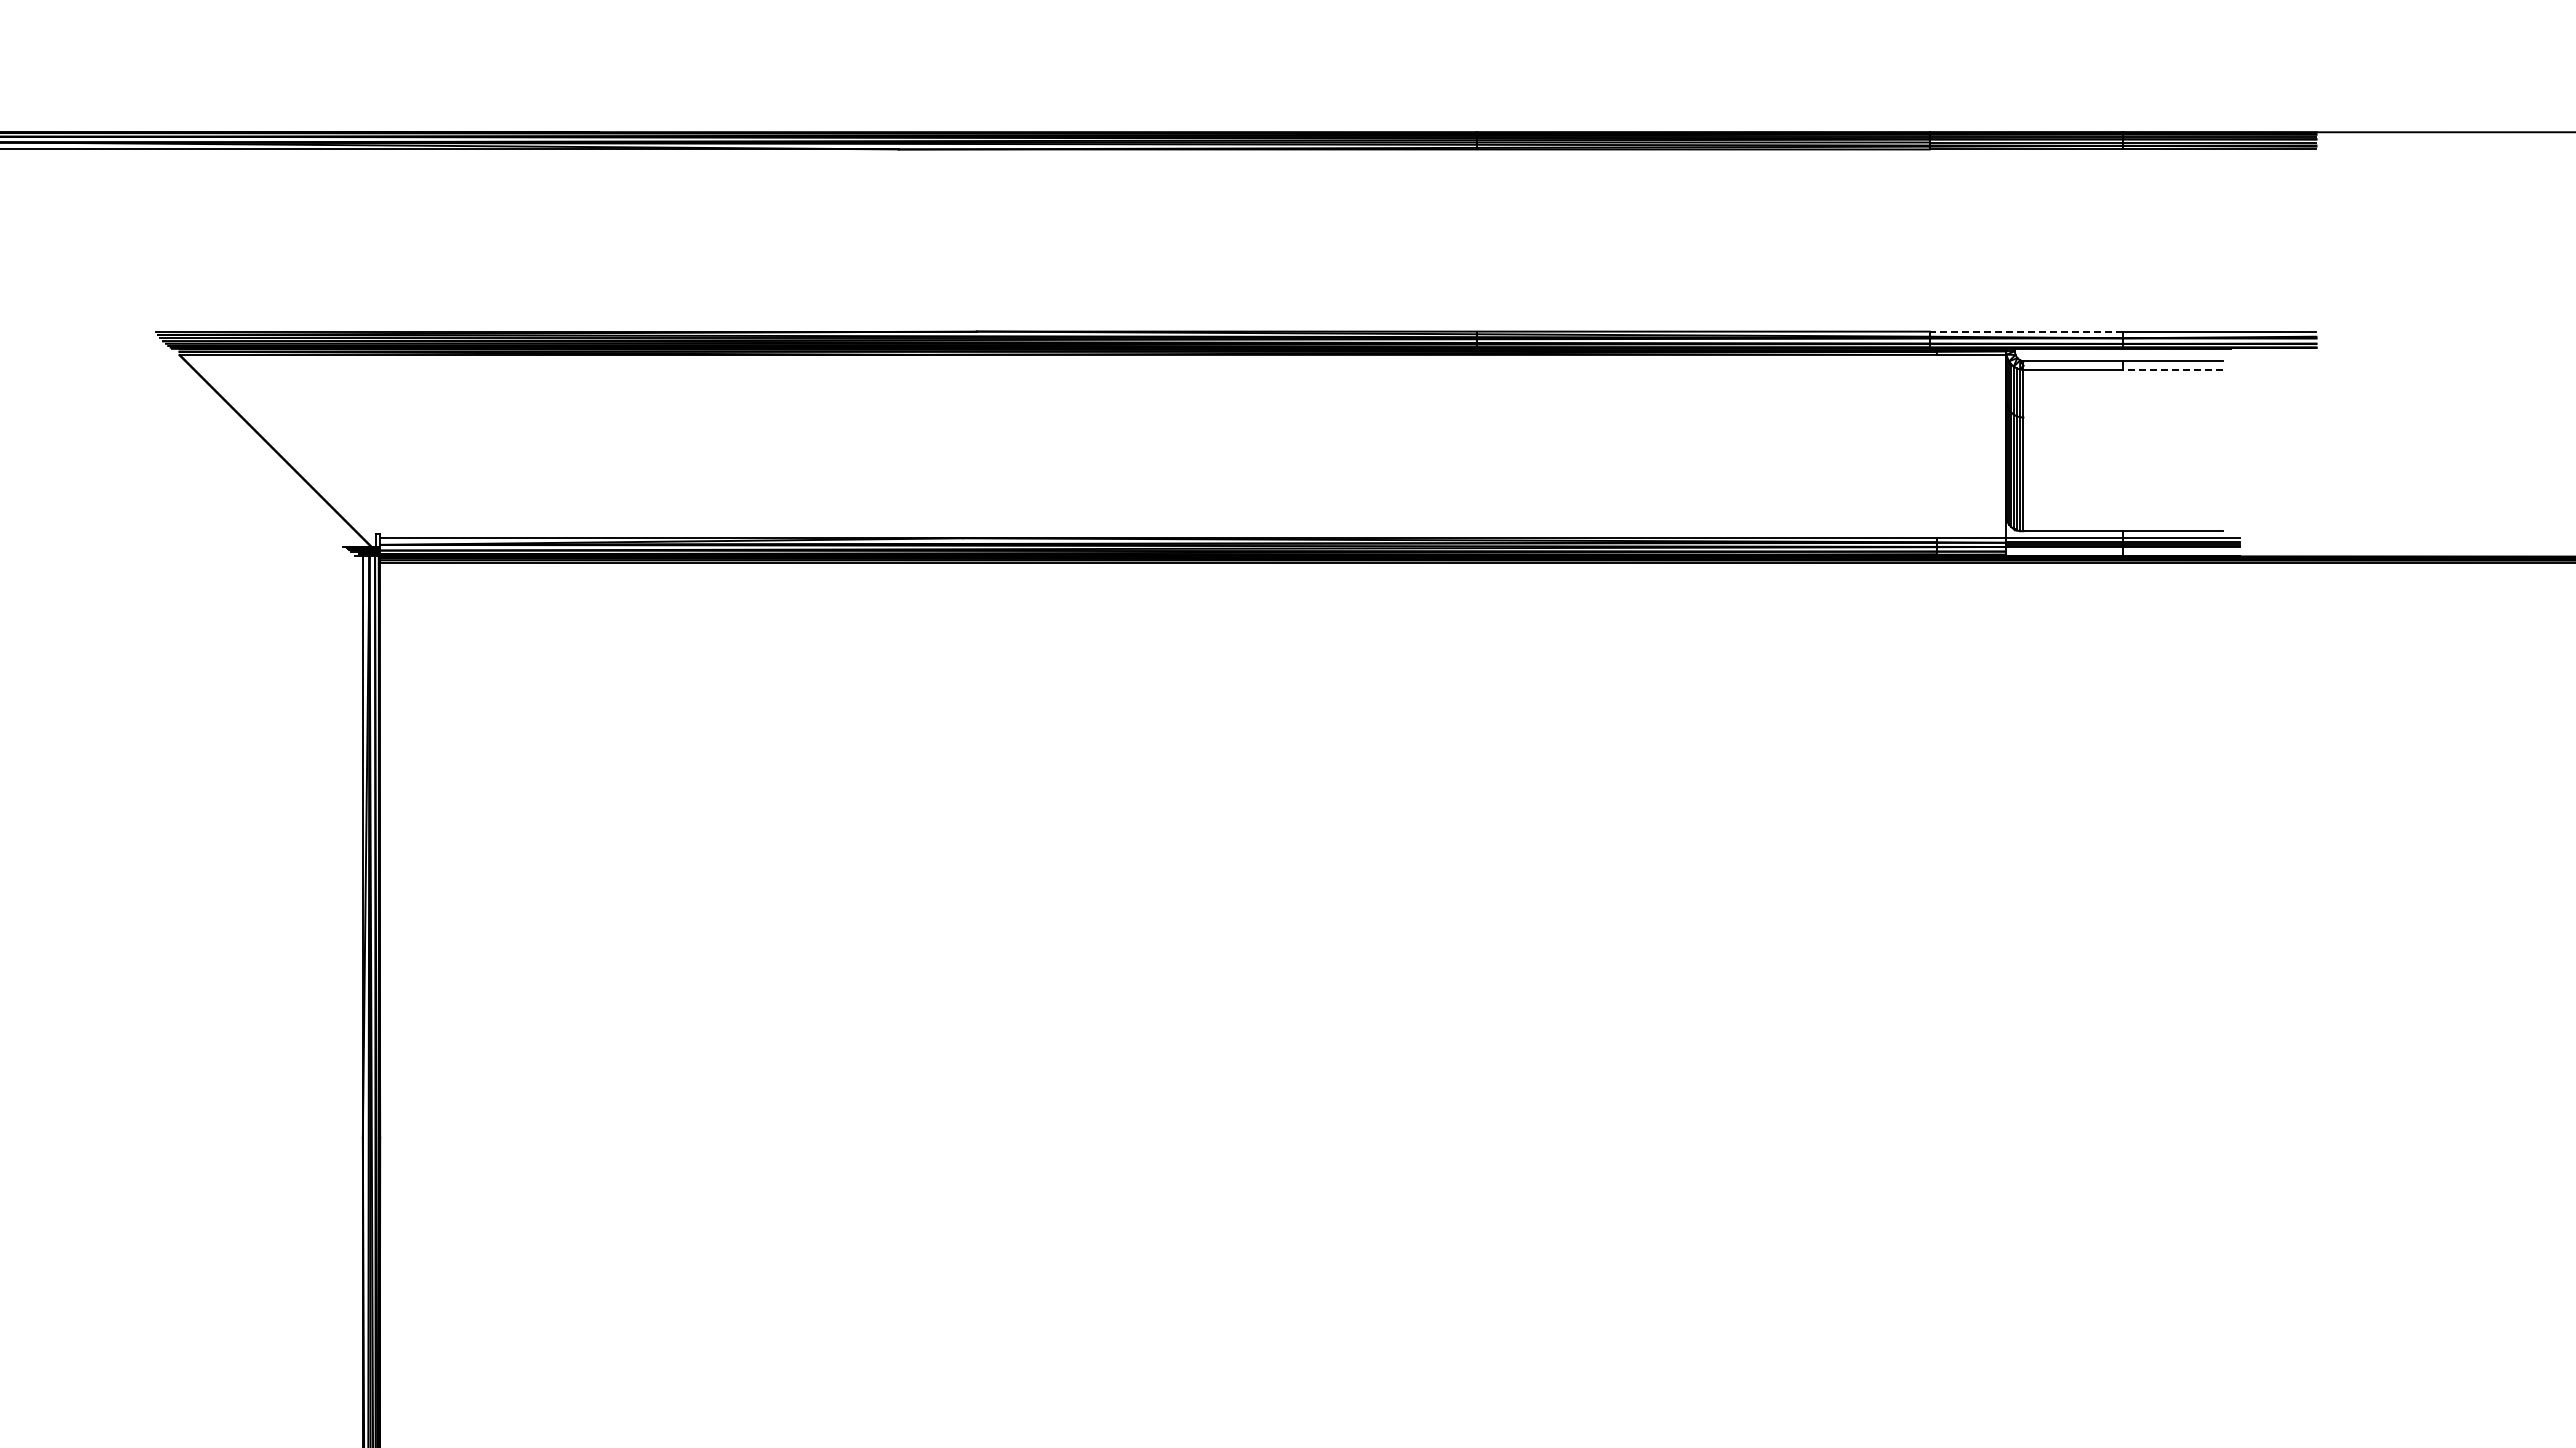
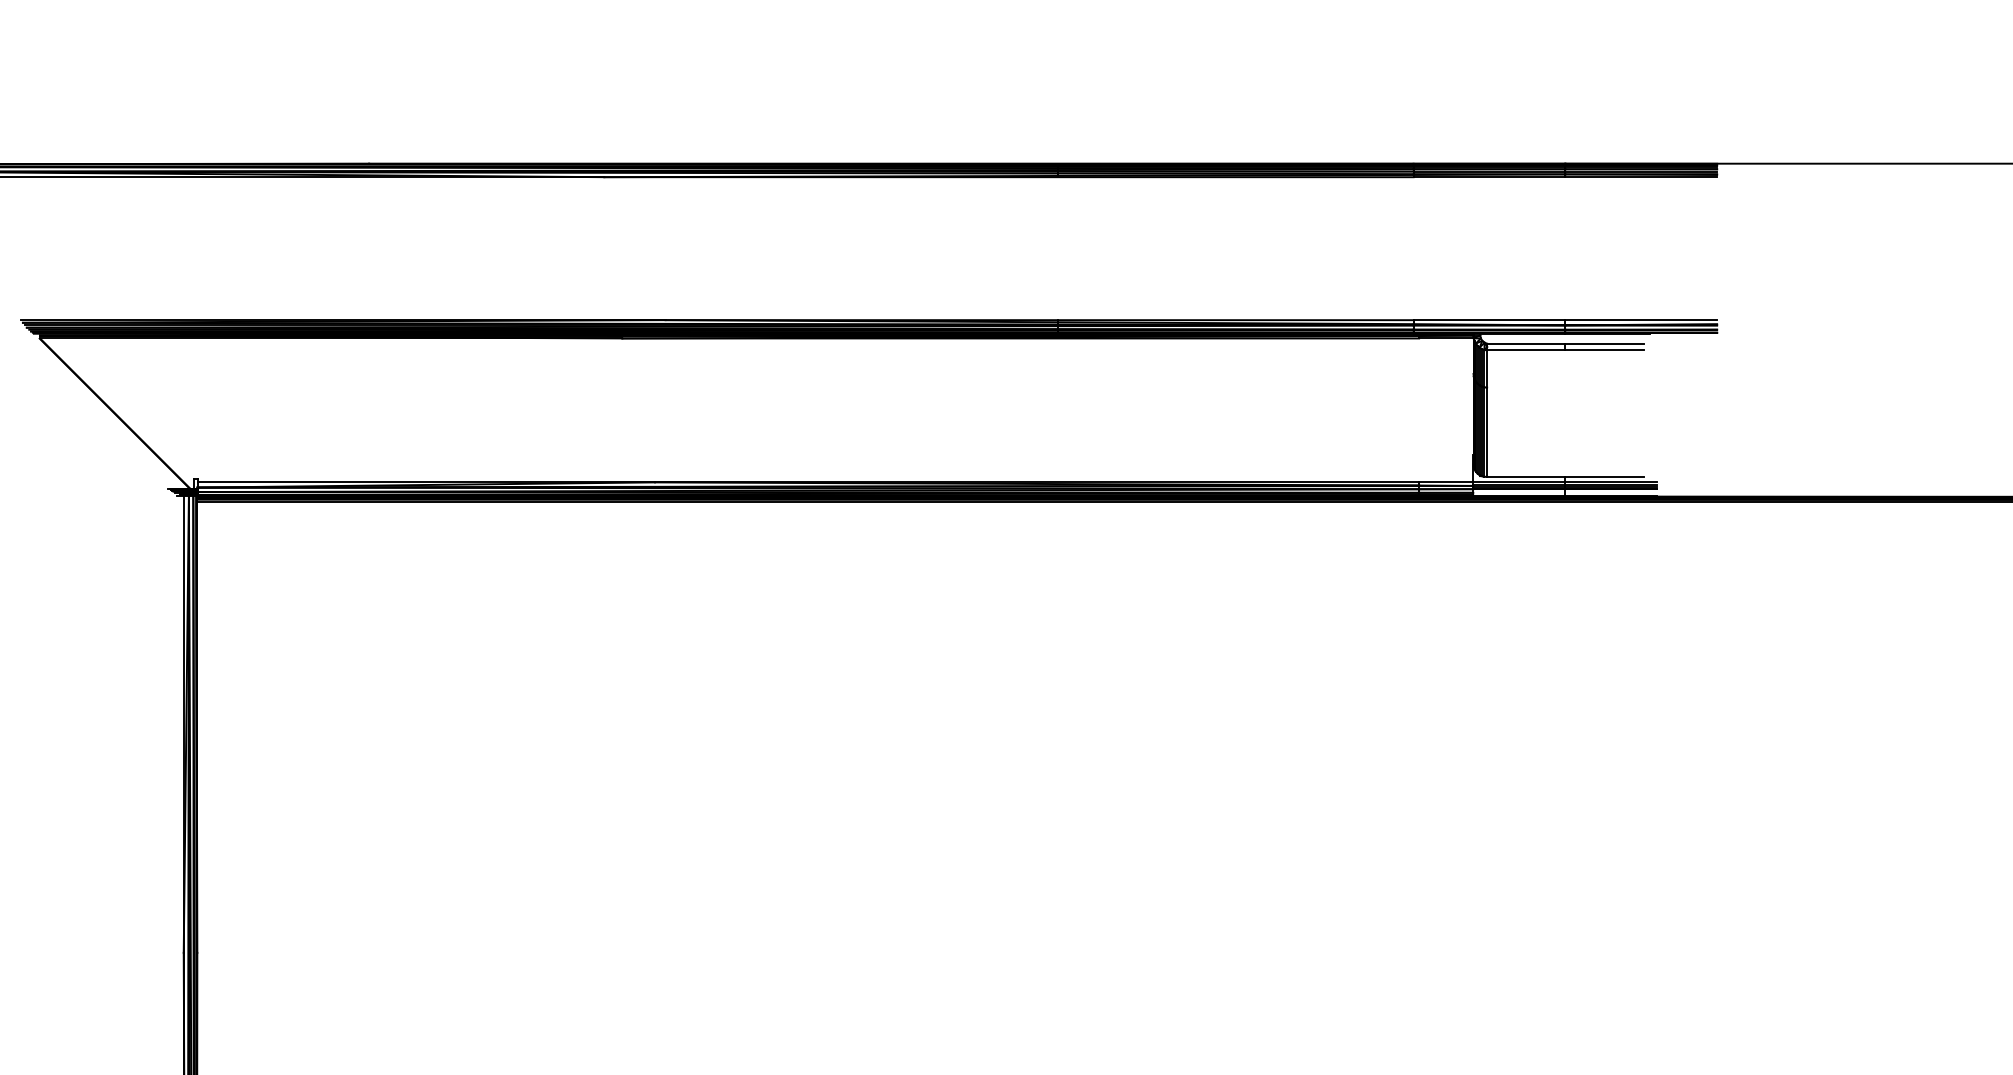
line: (2026, 331) -> (1489, 320), dashed -> solid
line: (2172, 370) -> (1604, 350), dashed -> solid

